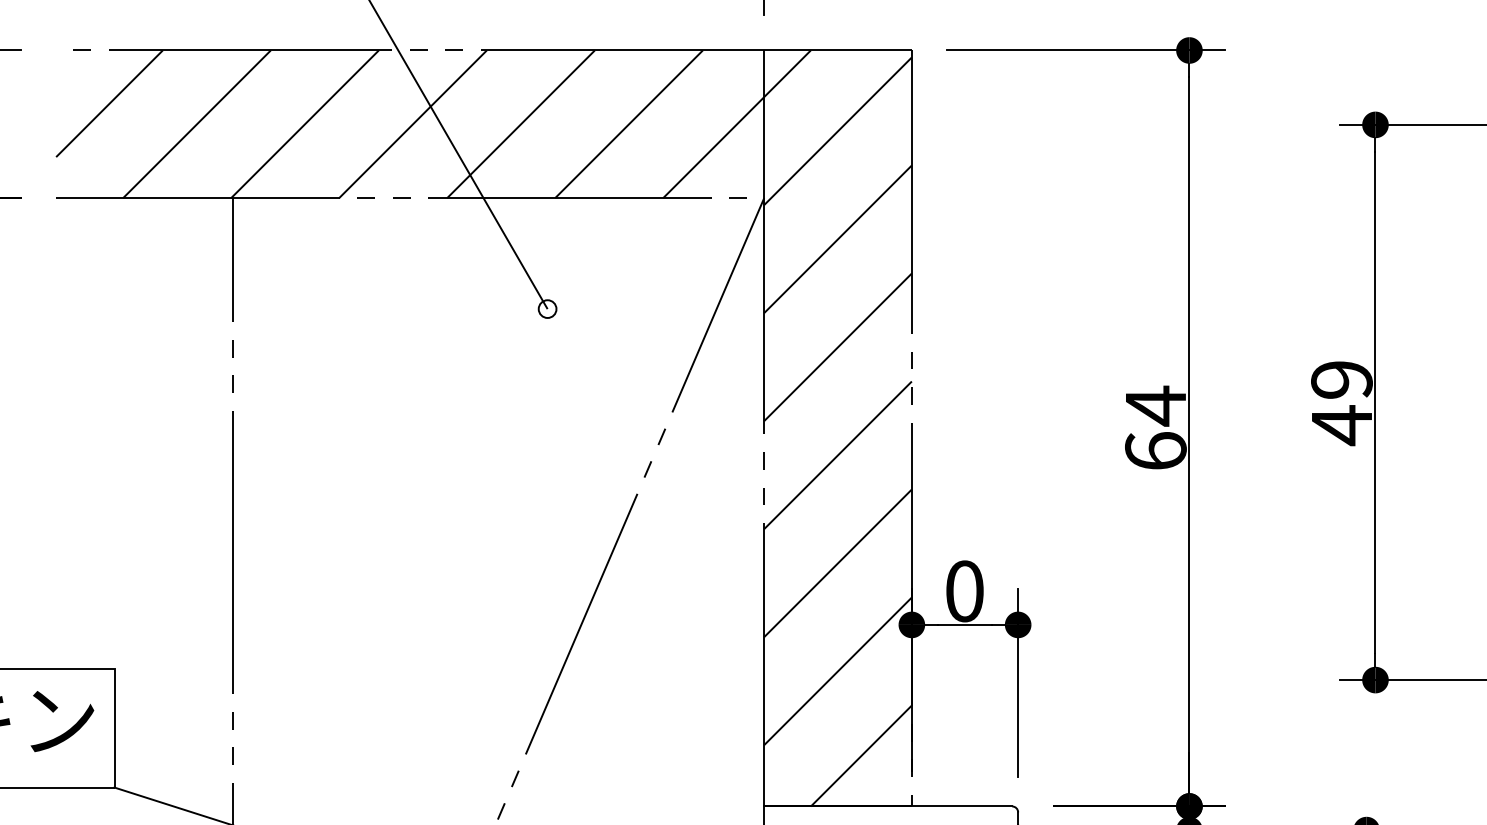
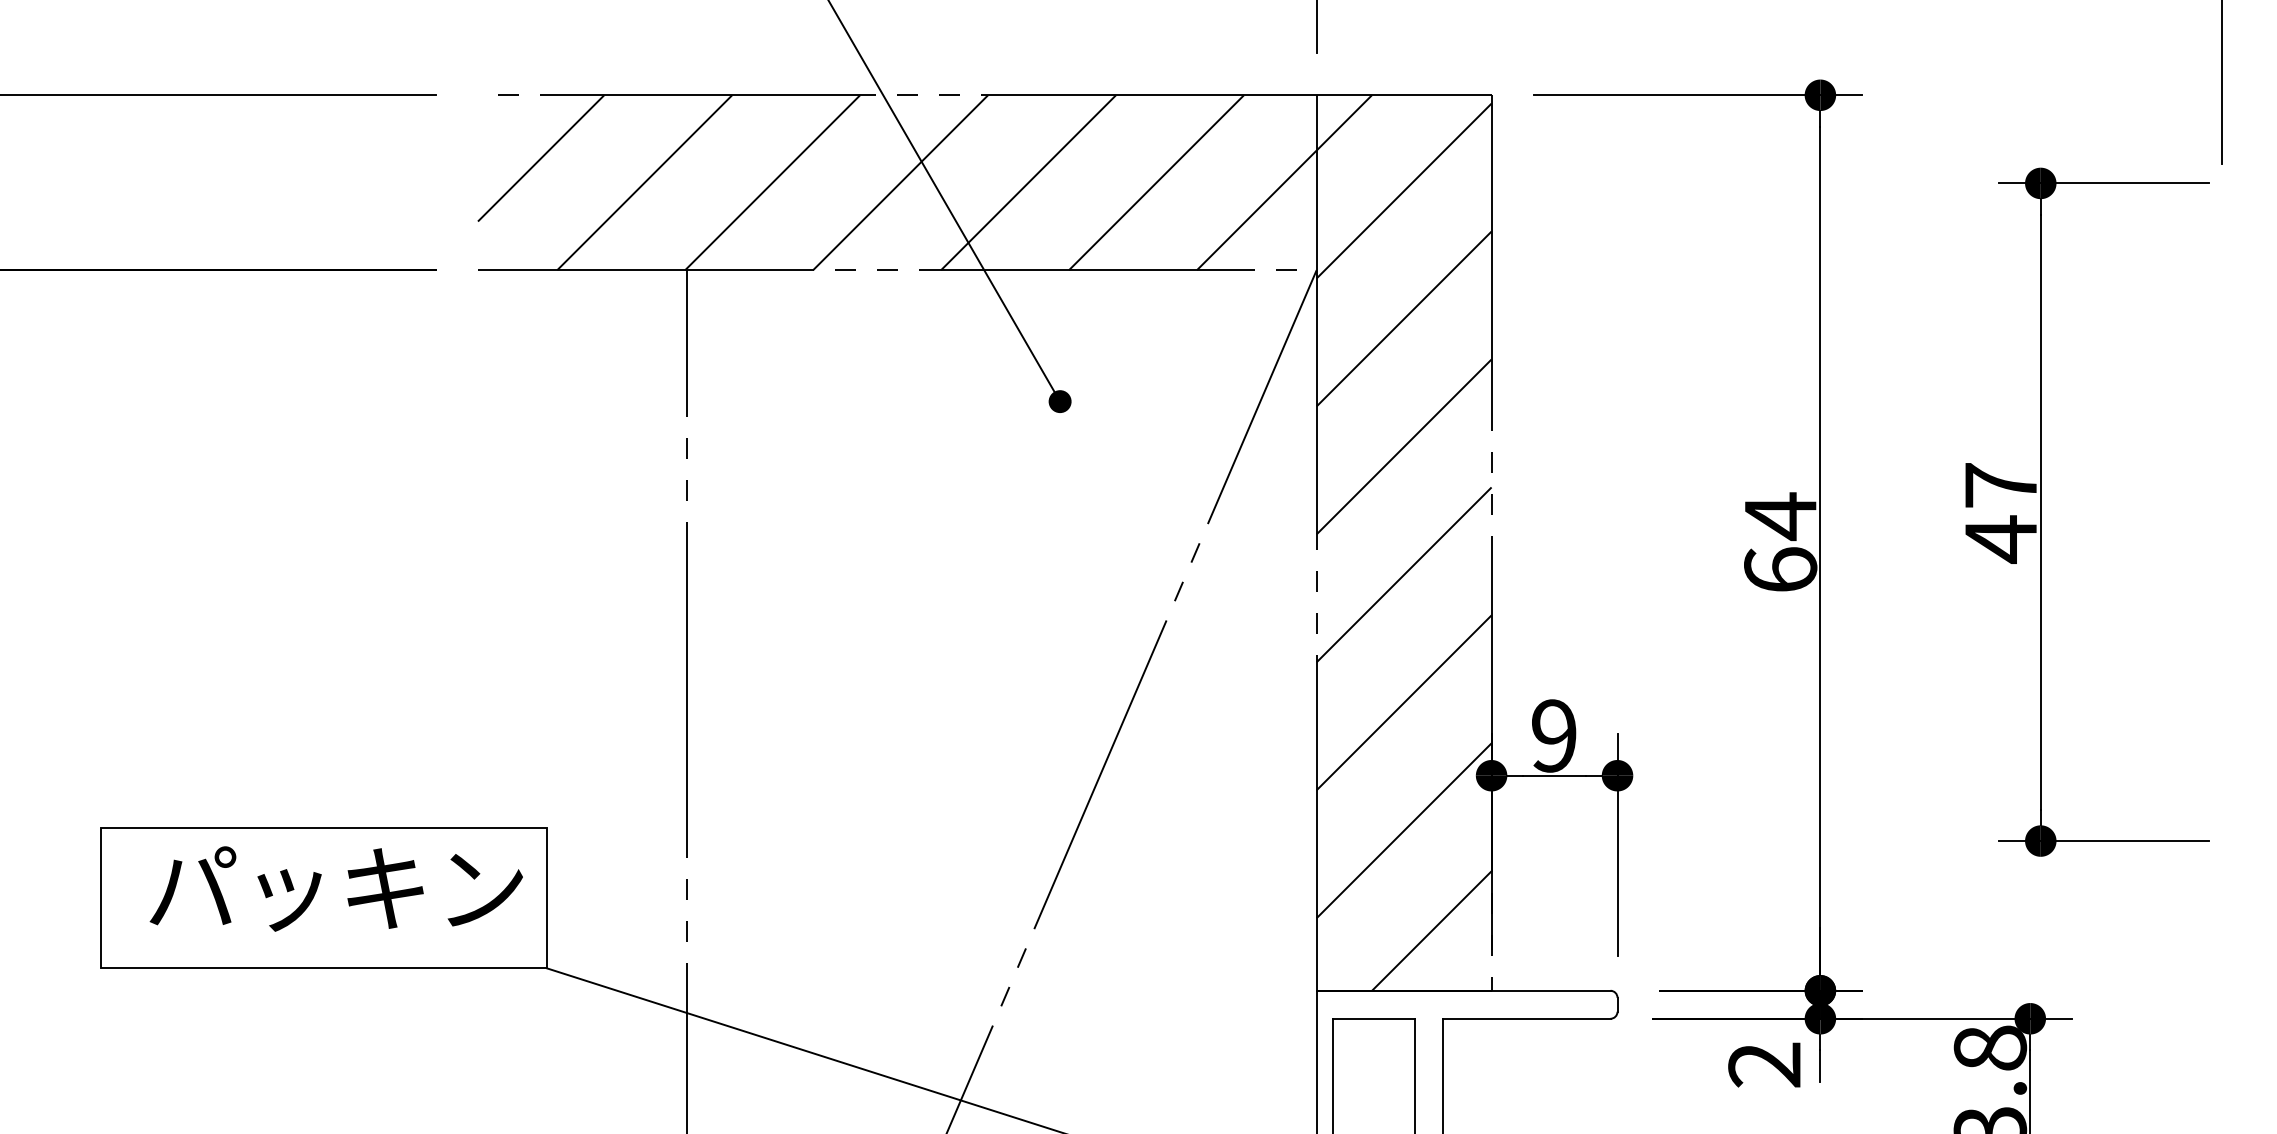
fill: (547, 309) -> (1059, 401), added
text: (1341, 379) -> (2000, 485), 49 -> 47
text: (964, 590) -> (1554, 735), 0 -> 9

